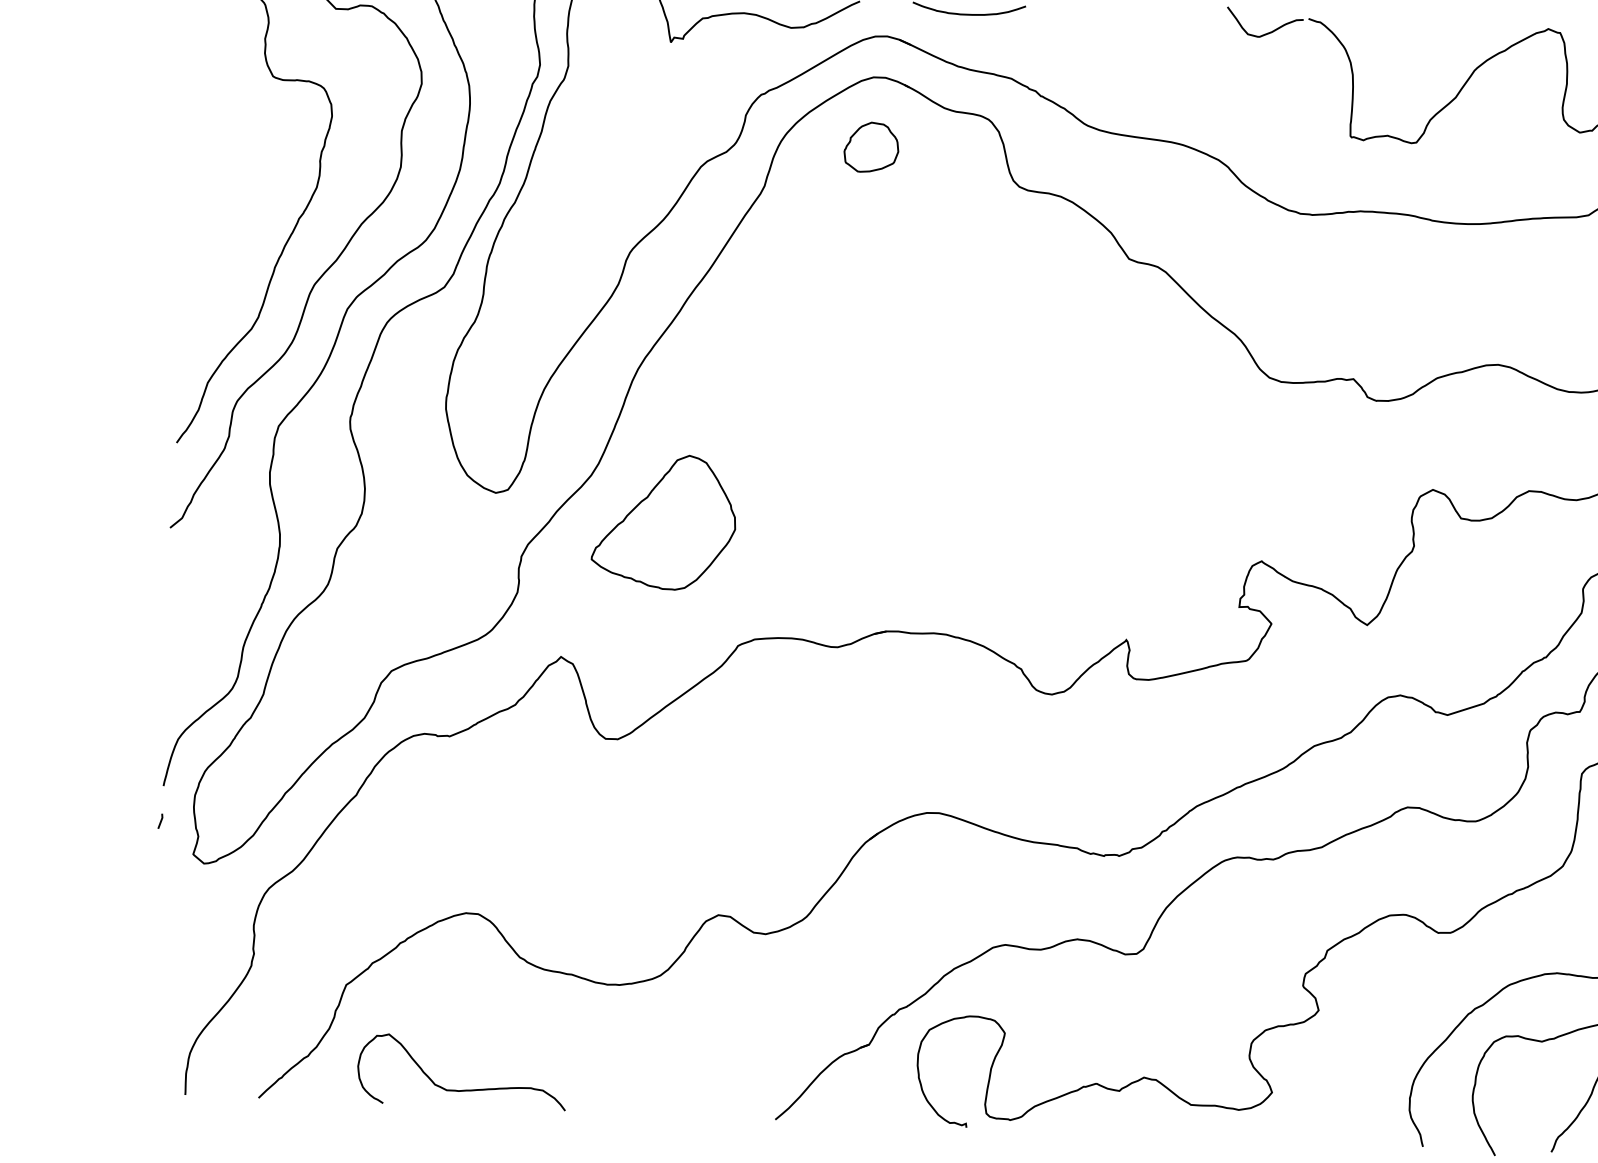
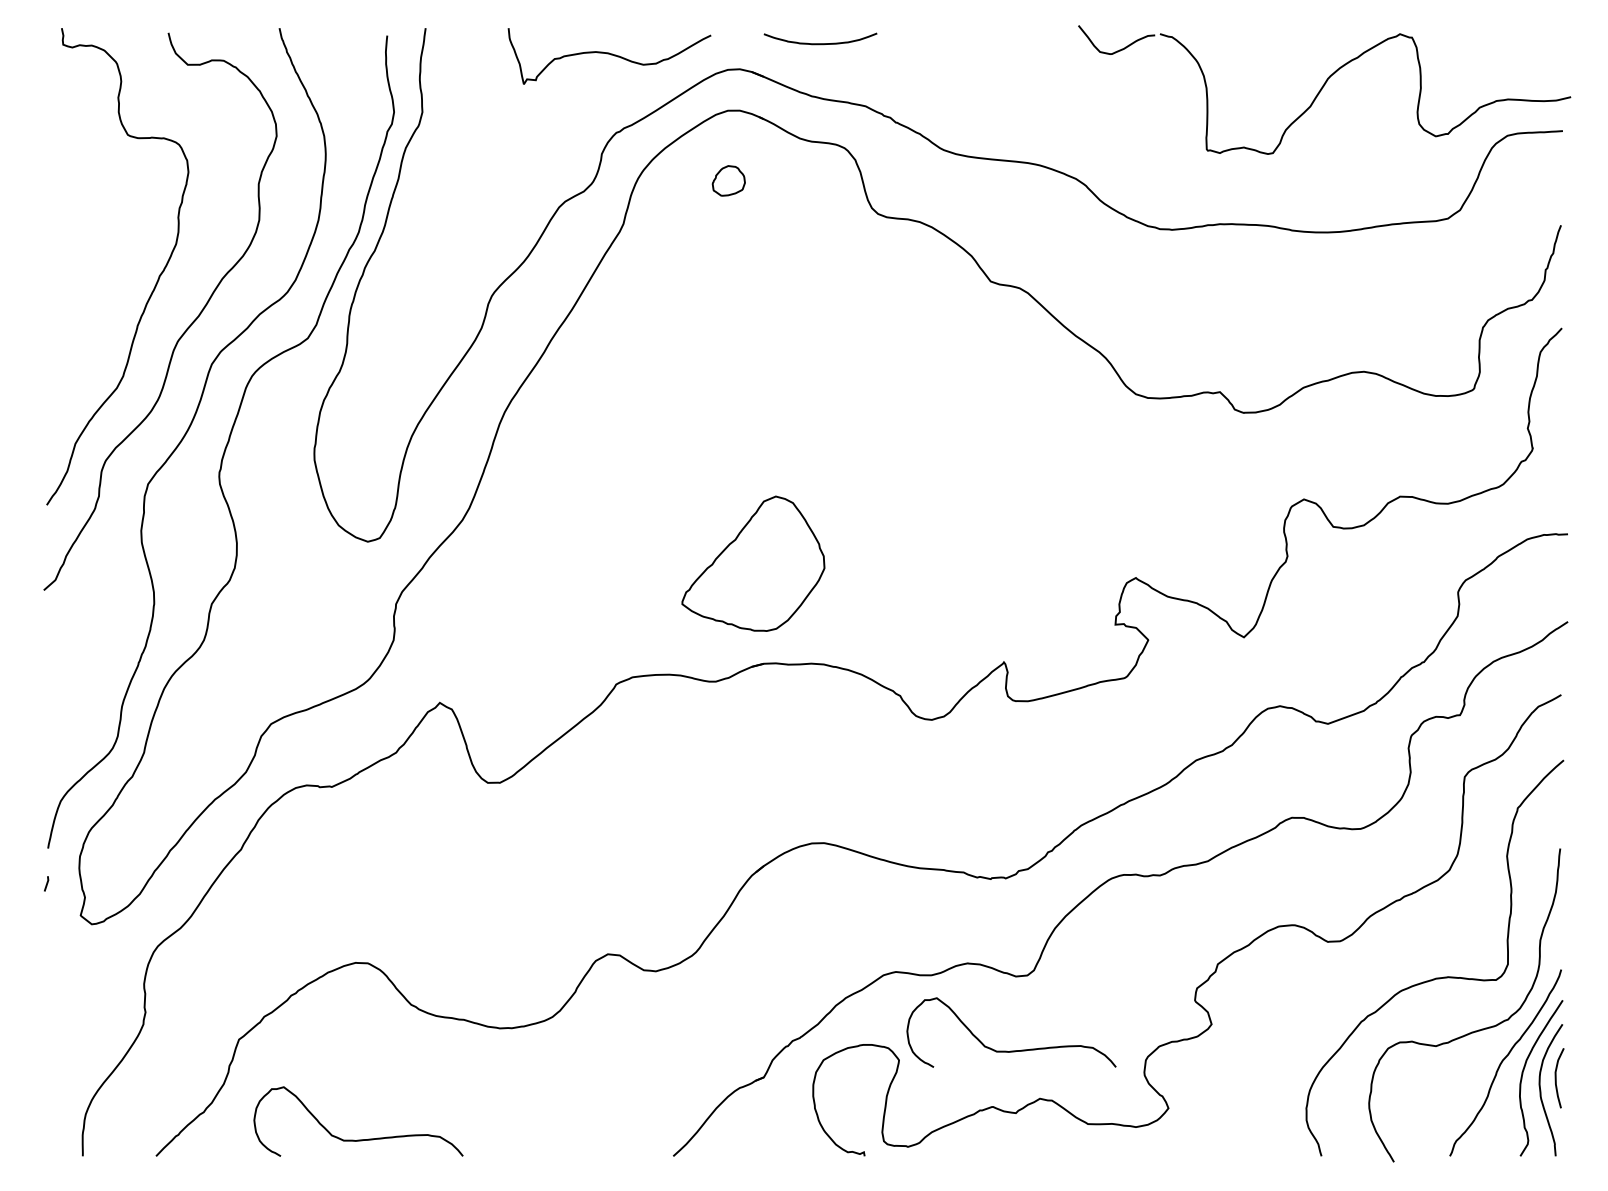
part: (871, 147) -> (728, 180), size x0.6
part: (664, 521) -> (753, 563), moved
curve: (1117, 1028) -> (1011, 1050), added

